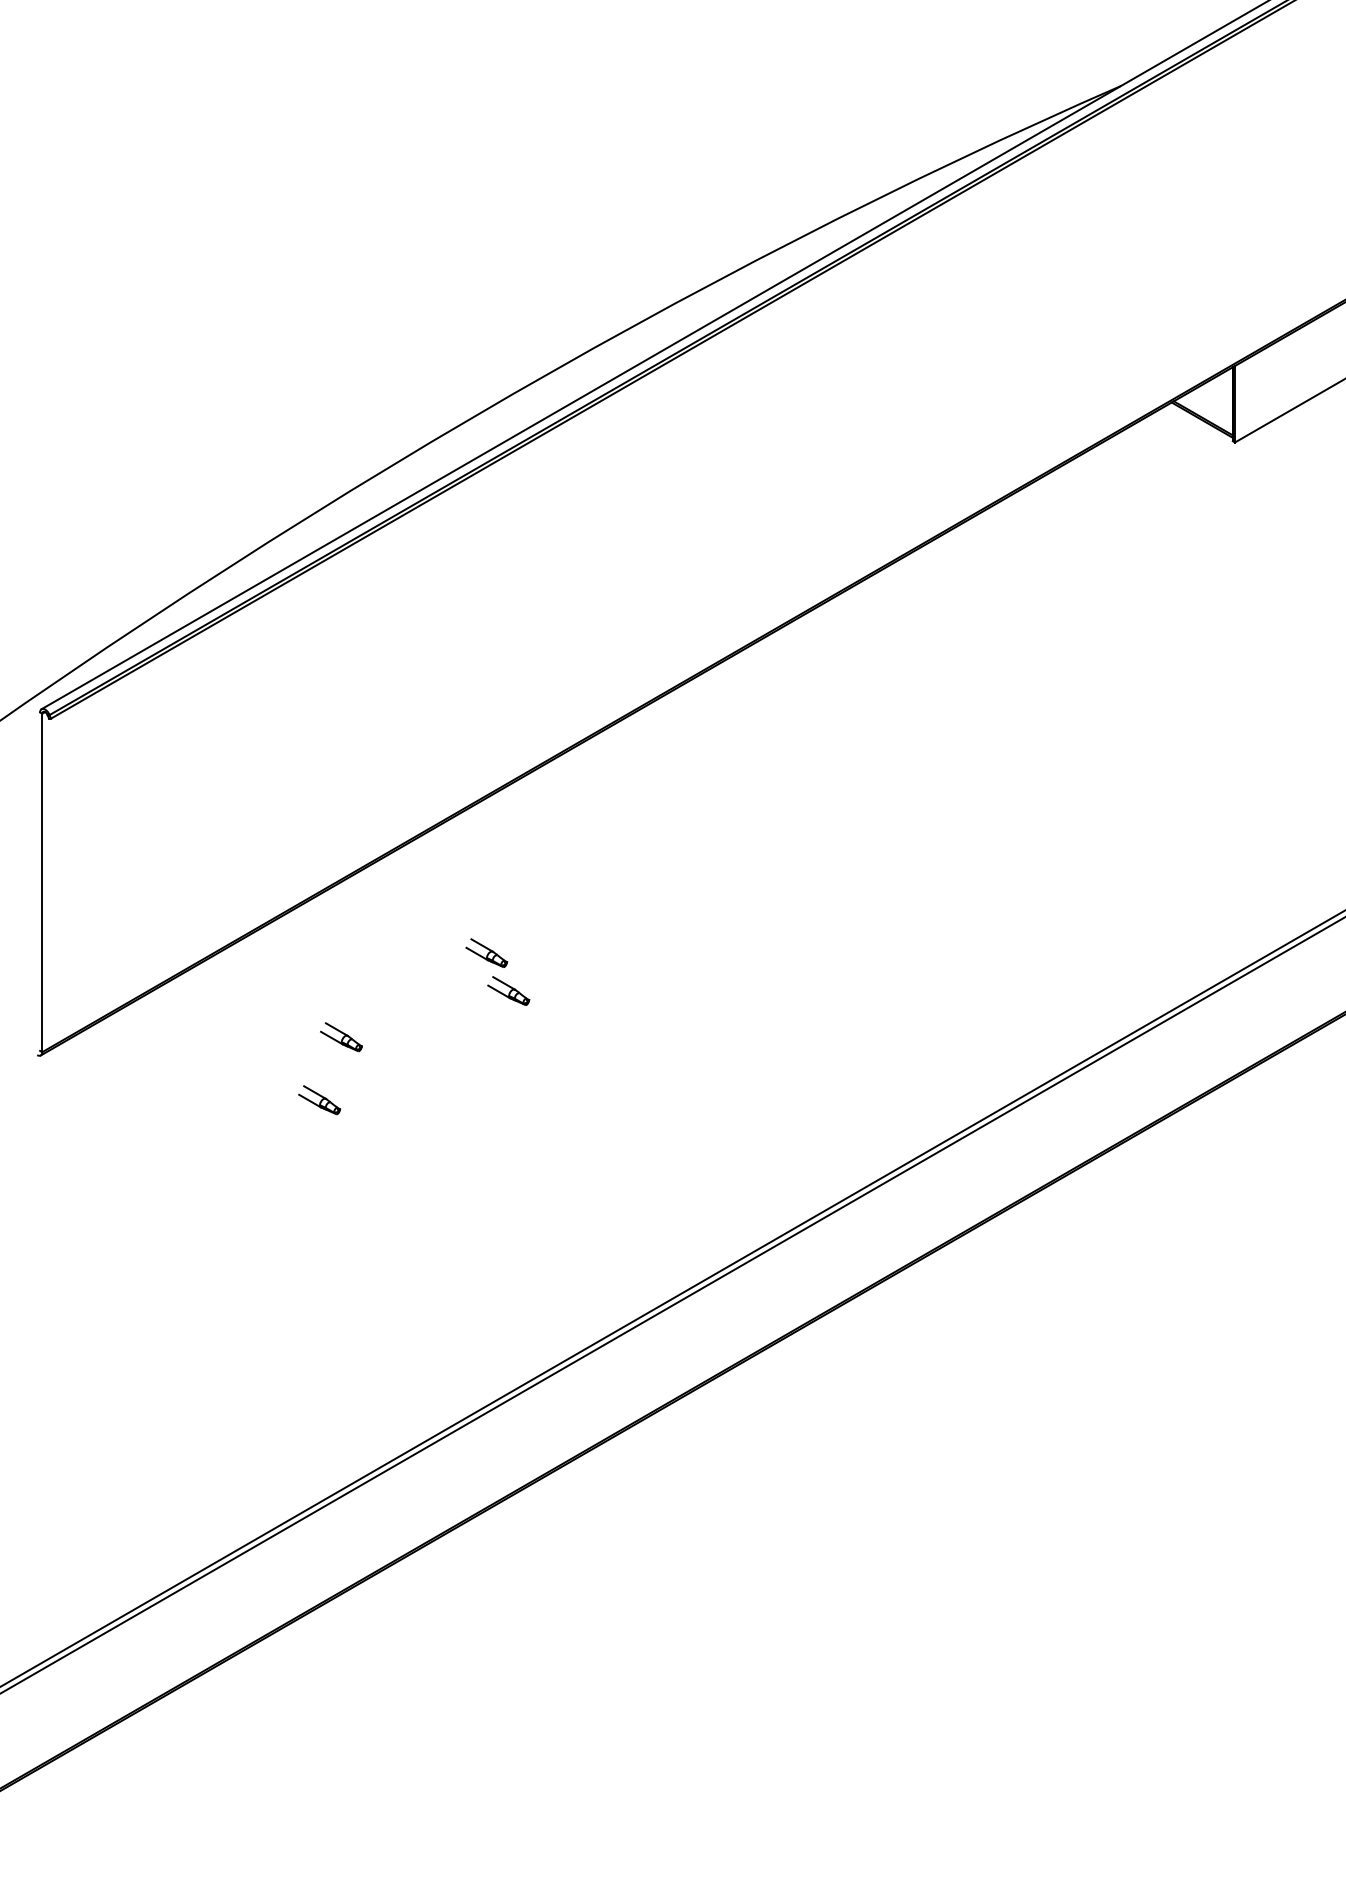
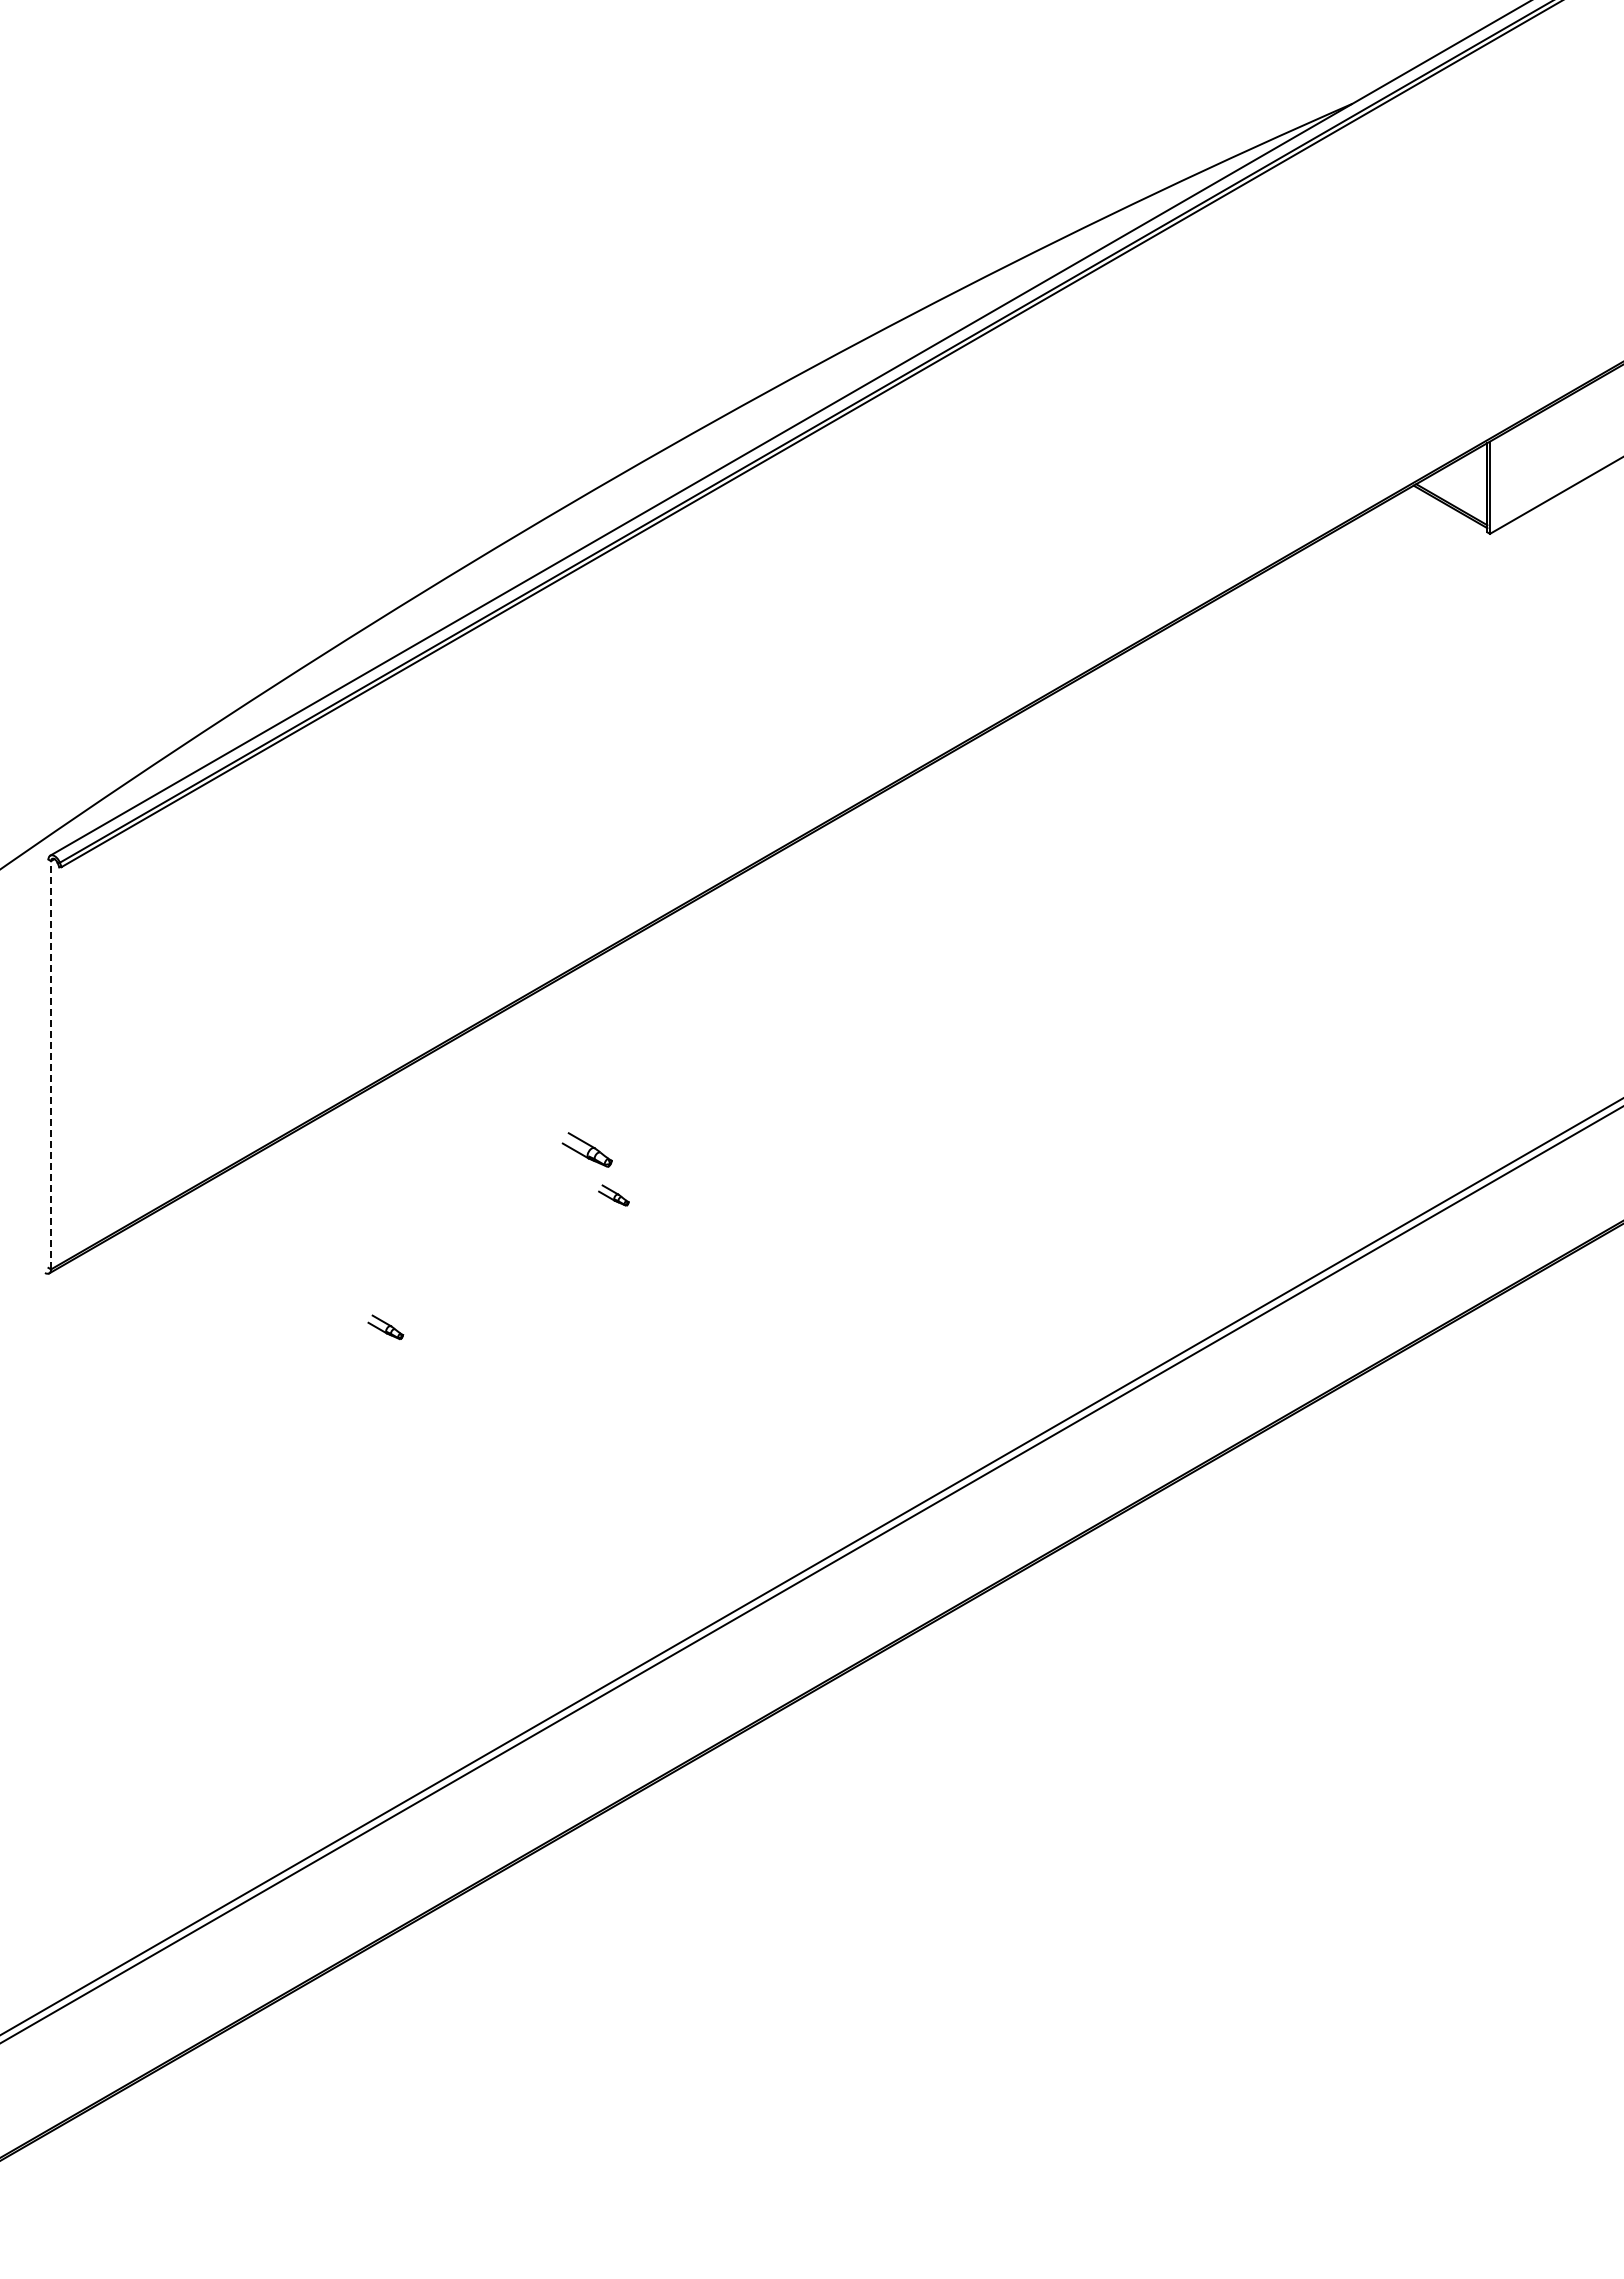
line: (42, 882) -> (51, 1064), solid -> dashed
part: (508, 990) -> (613, 1195), size x0.6
part: (341, 1037) -> (411, 1251), removed
part: (319, 1100) -> (385, 1327), size x0.7

